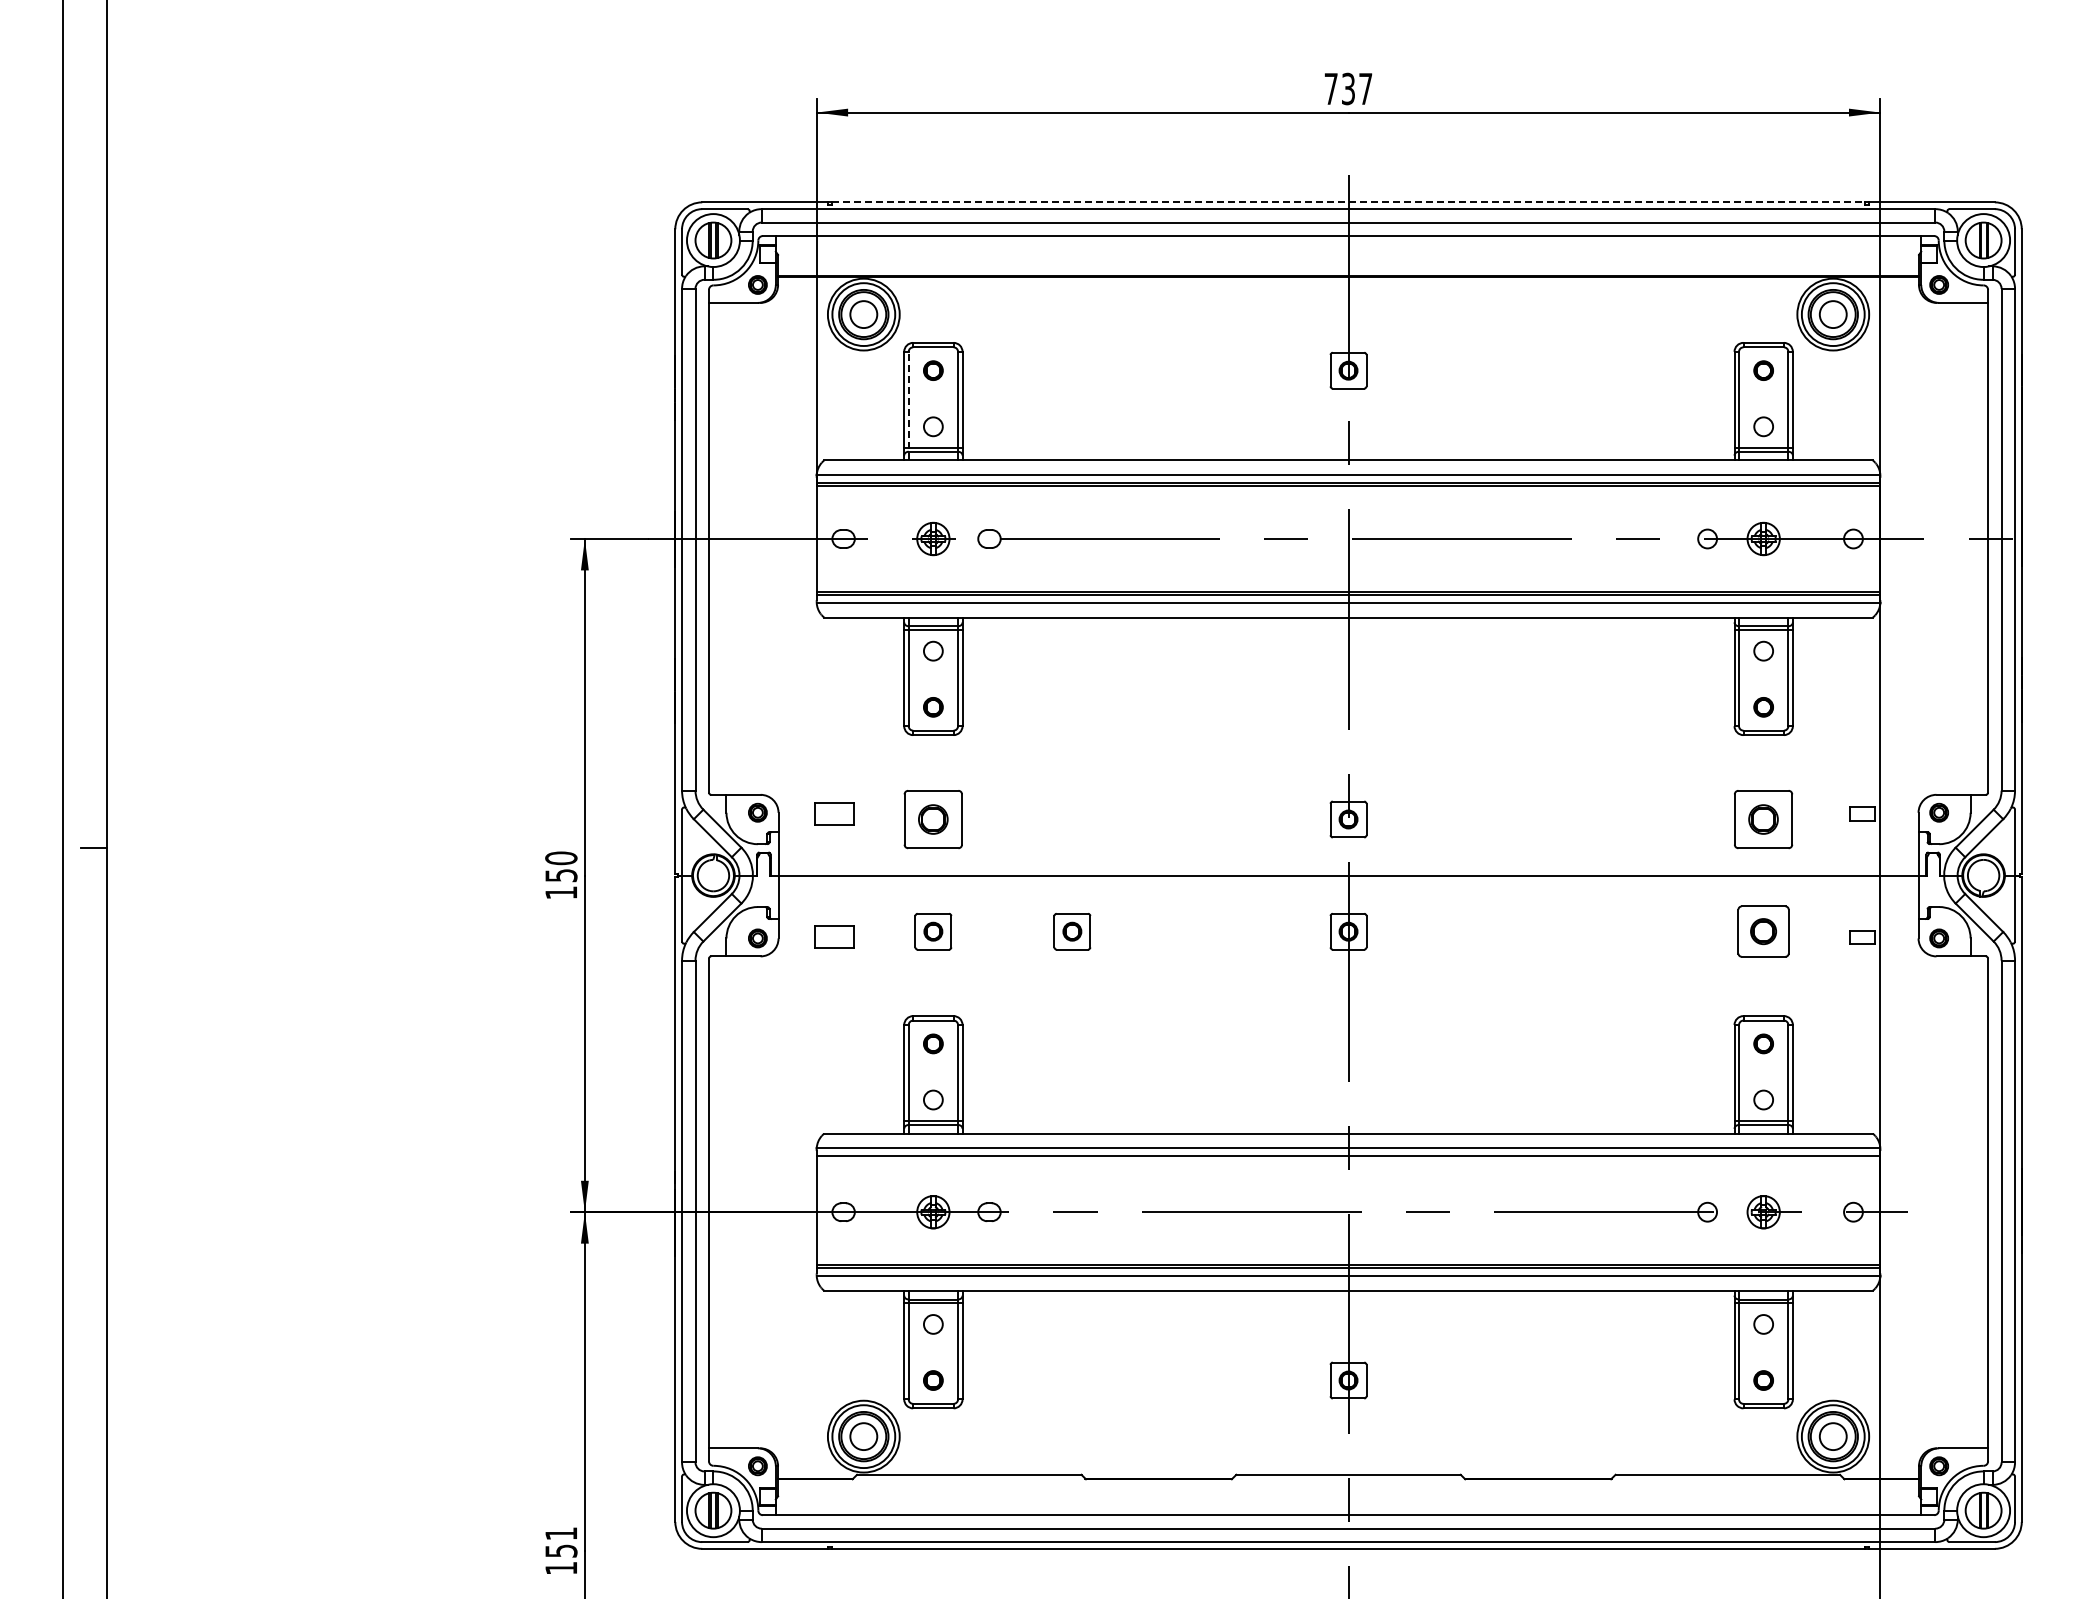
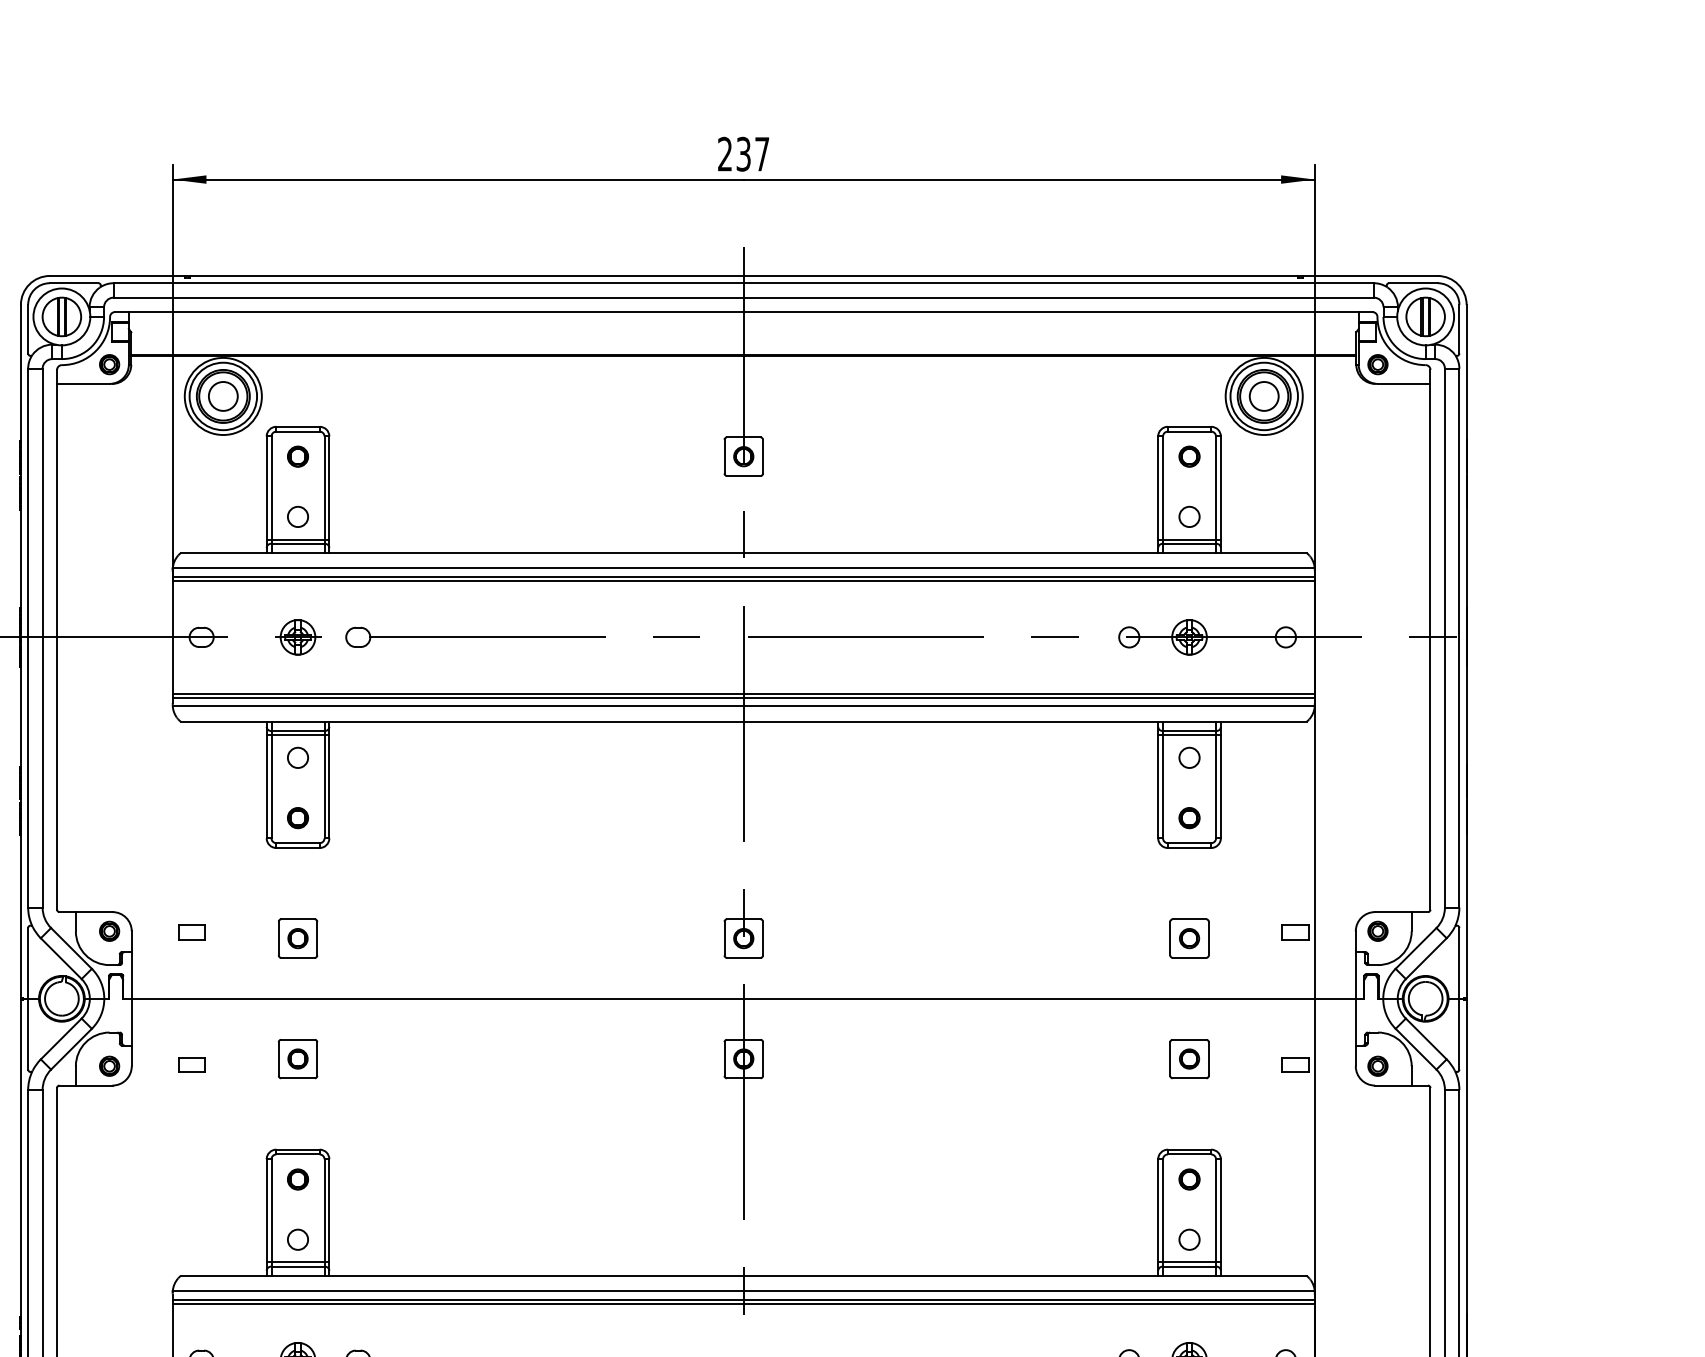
text: (1330, 88) -> (724, 153), 737 -> 237
line: (1349, 202) -> (744, 276), dashed -> solid
line: (908, 405) -> (271, 494), dashed -> solid
part: (834, 813) -> (191, 932), size x0.62
part: (933, 819) -> (298, 938), size x0.62
part: (1763, 819) -> (1189, 938), size x0.62
part: (1072, 931) -> (447, 1058), removed
part: (1763, 931) -> (1189, 1058), size x0.71
part: (834, 937) -> (191, 1065), size x0.62
line: (1348, 1159) -> (743, 1303), added

